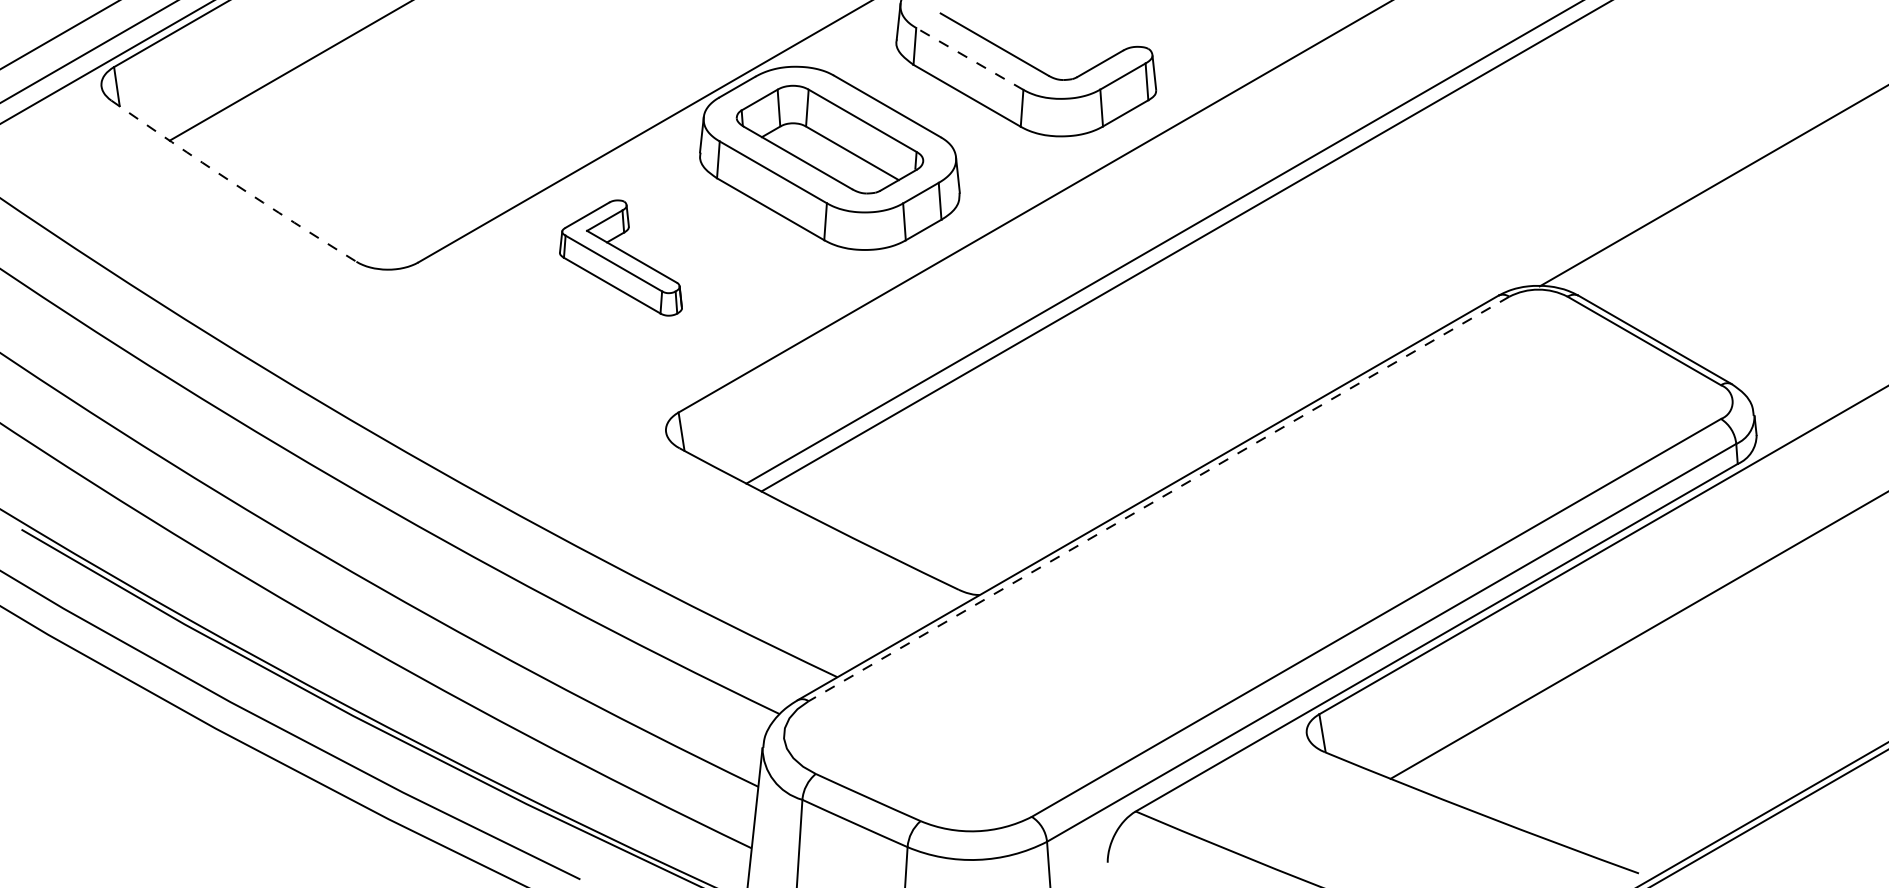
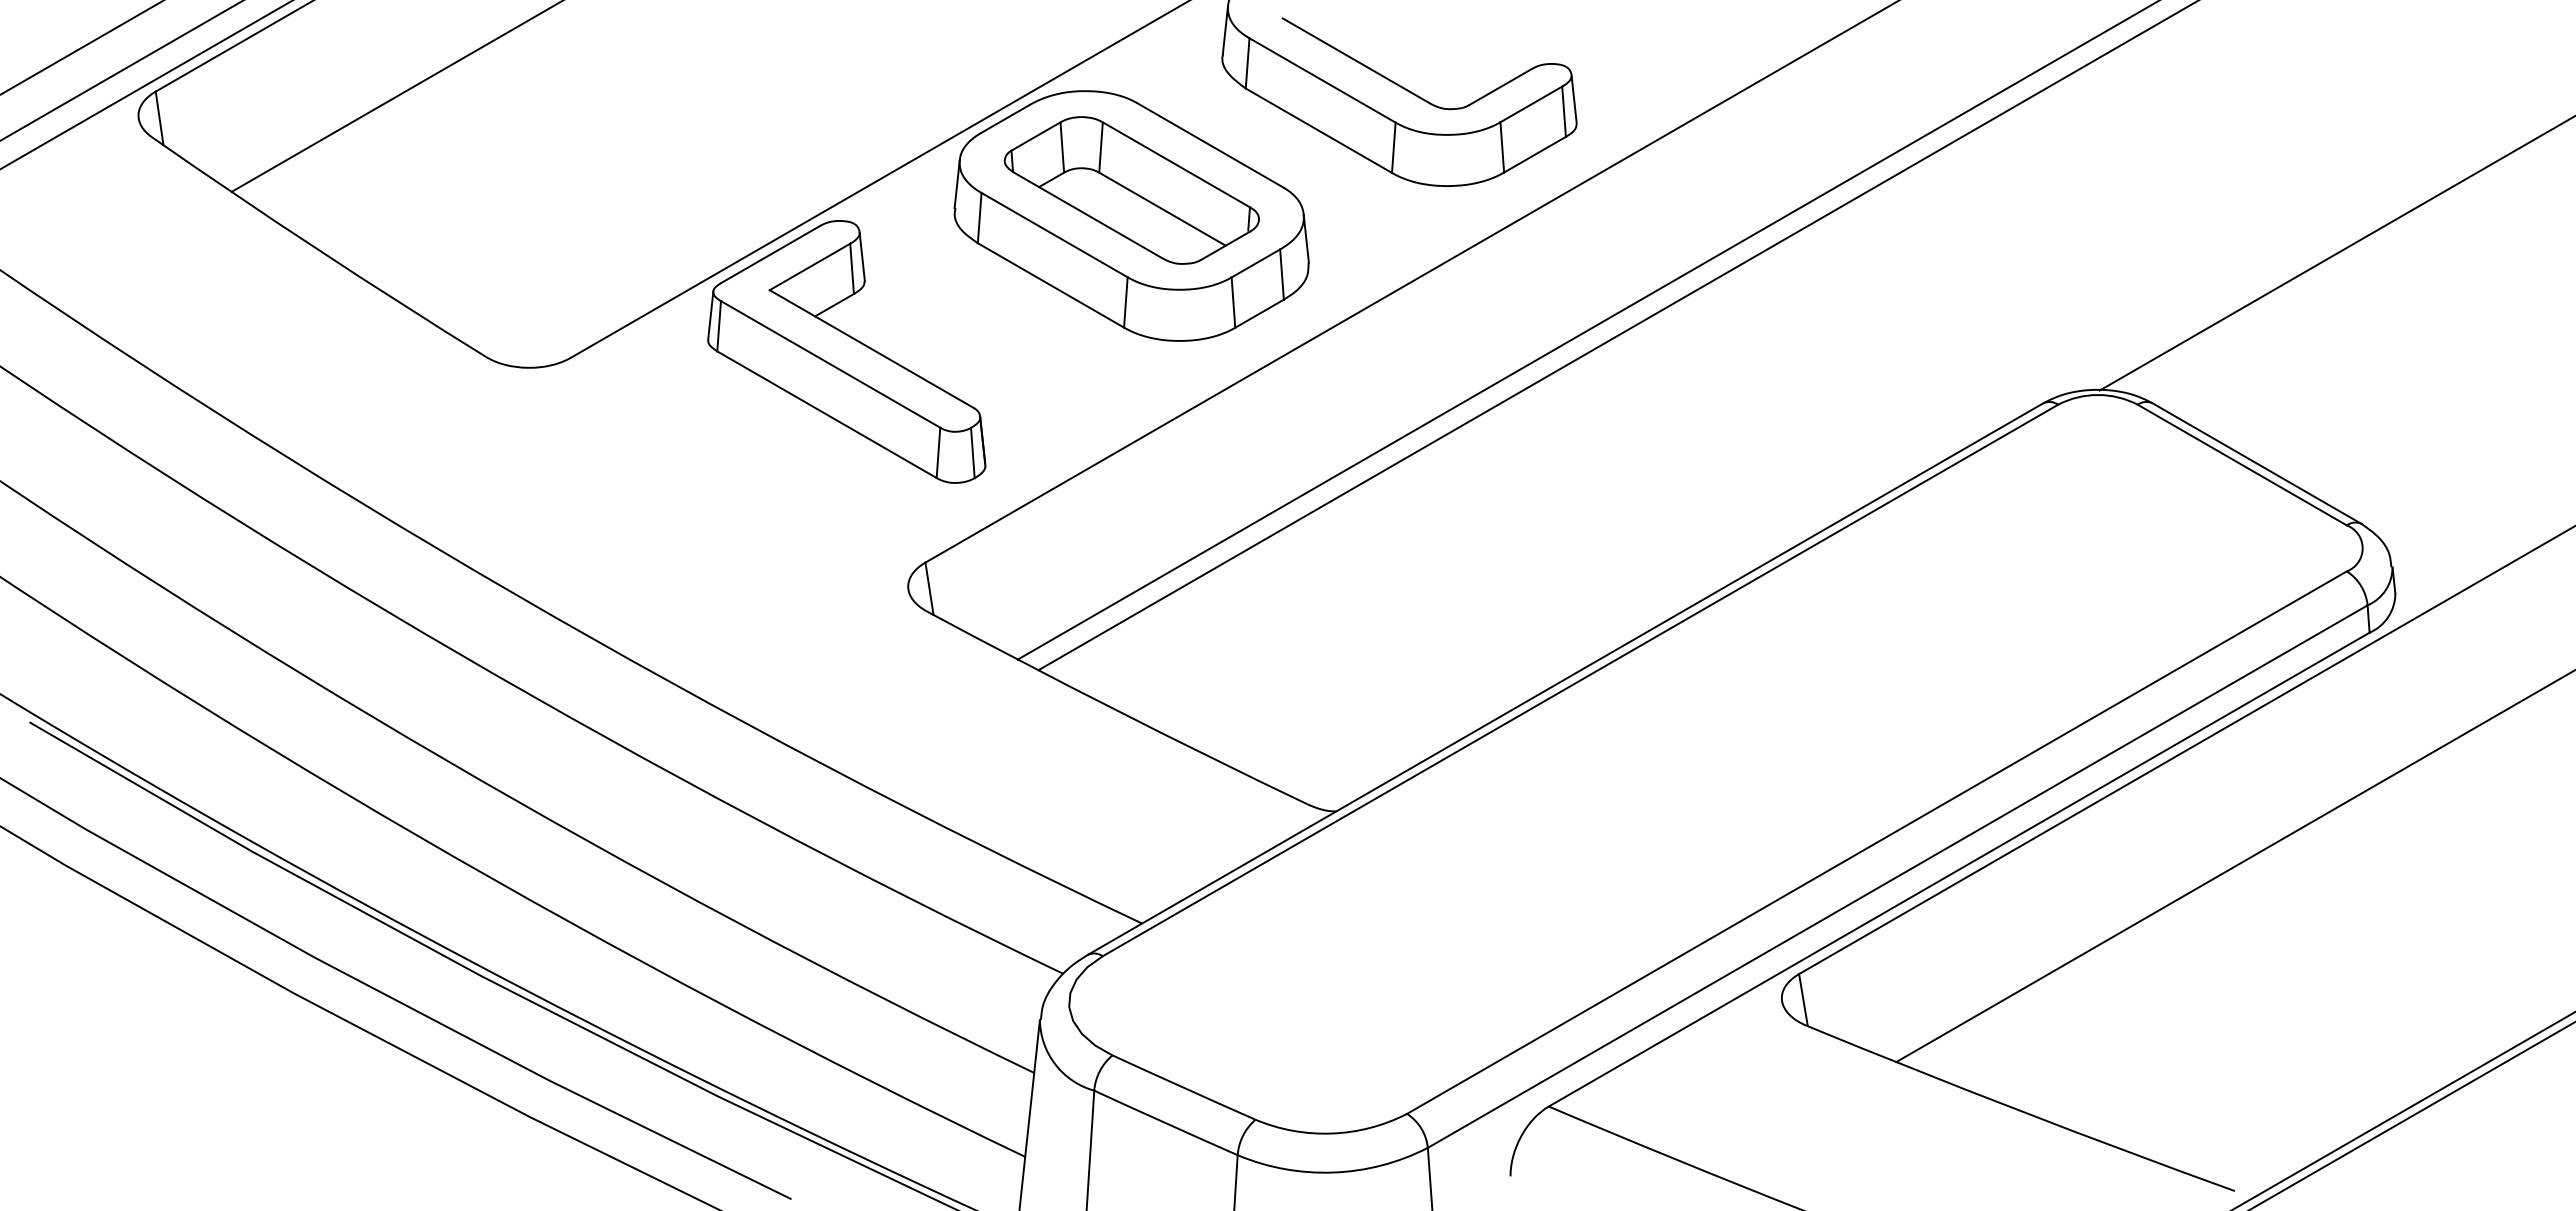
line: (969, 58) -> (1322, 80), dashed -> solid
arc: (232, 182) -> (317, 249), dashed -> solid
part: (620, 257) -> (846, 351), size x1.67
line: (1159, 499) -> (1580, 680), dashed -> solid

